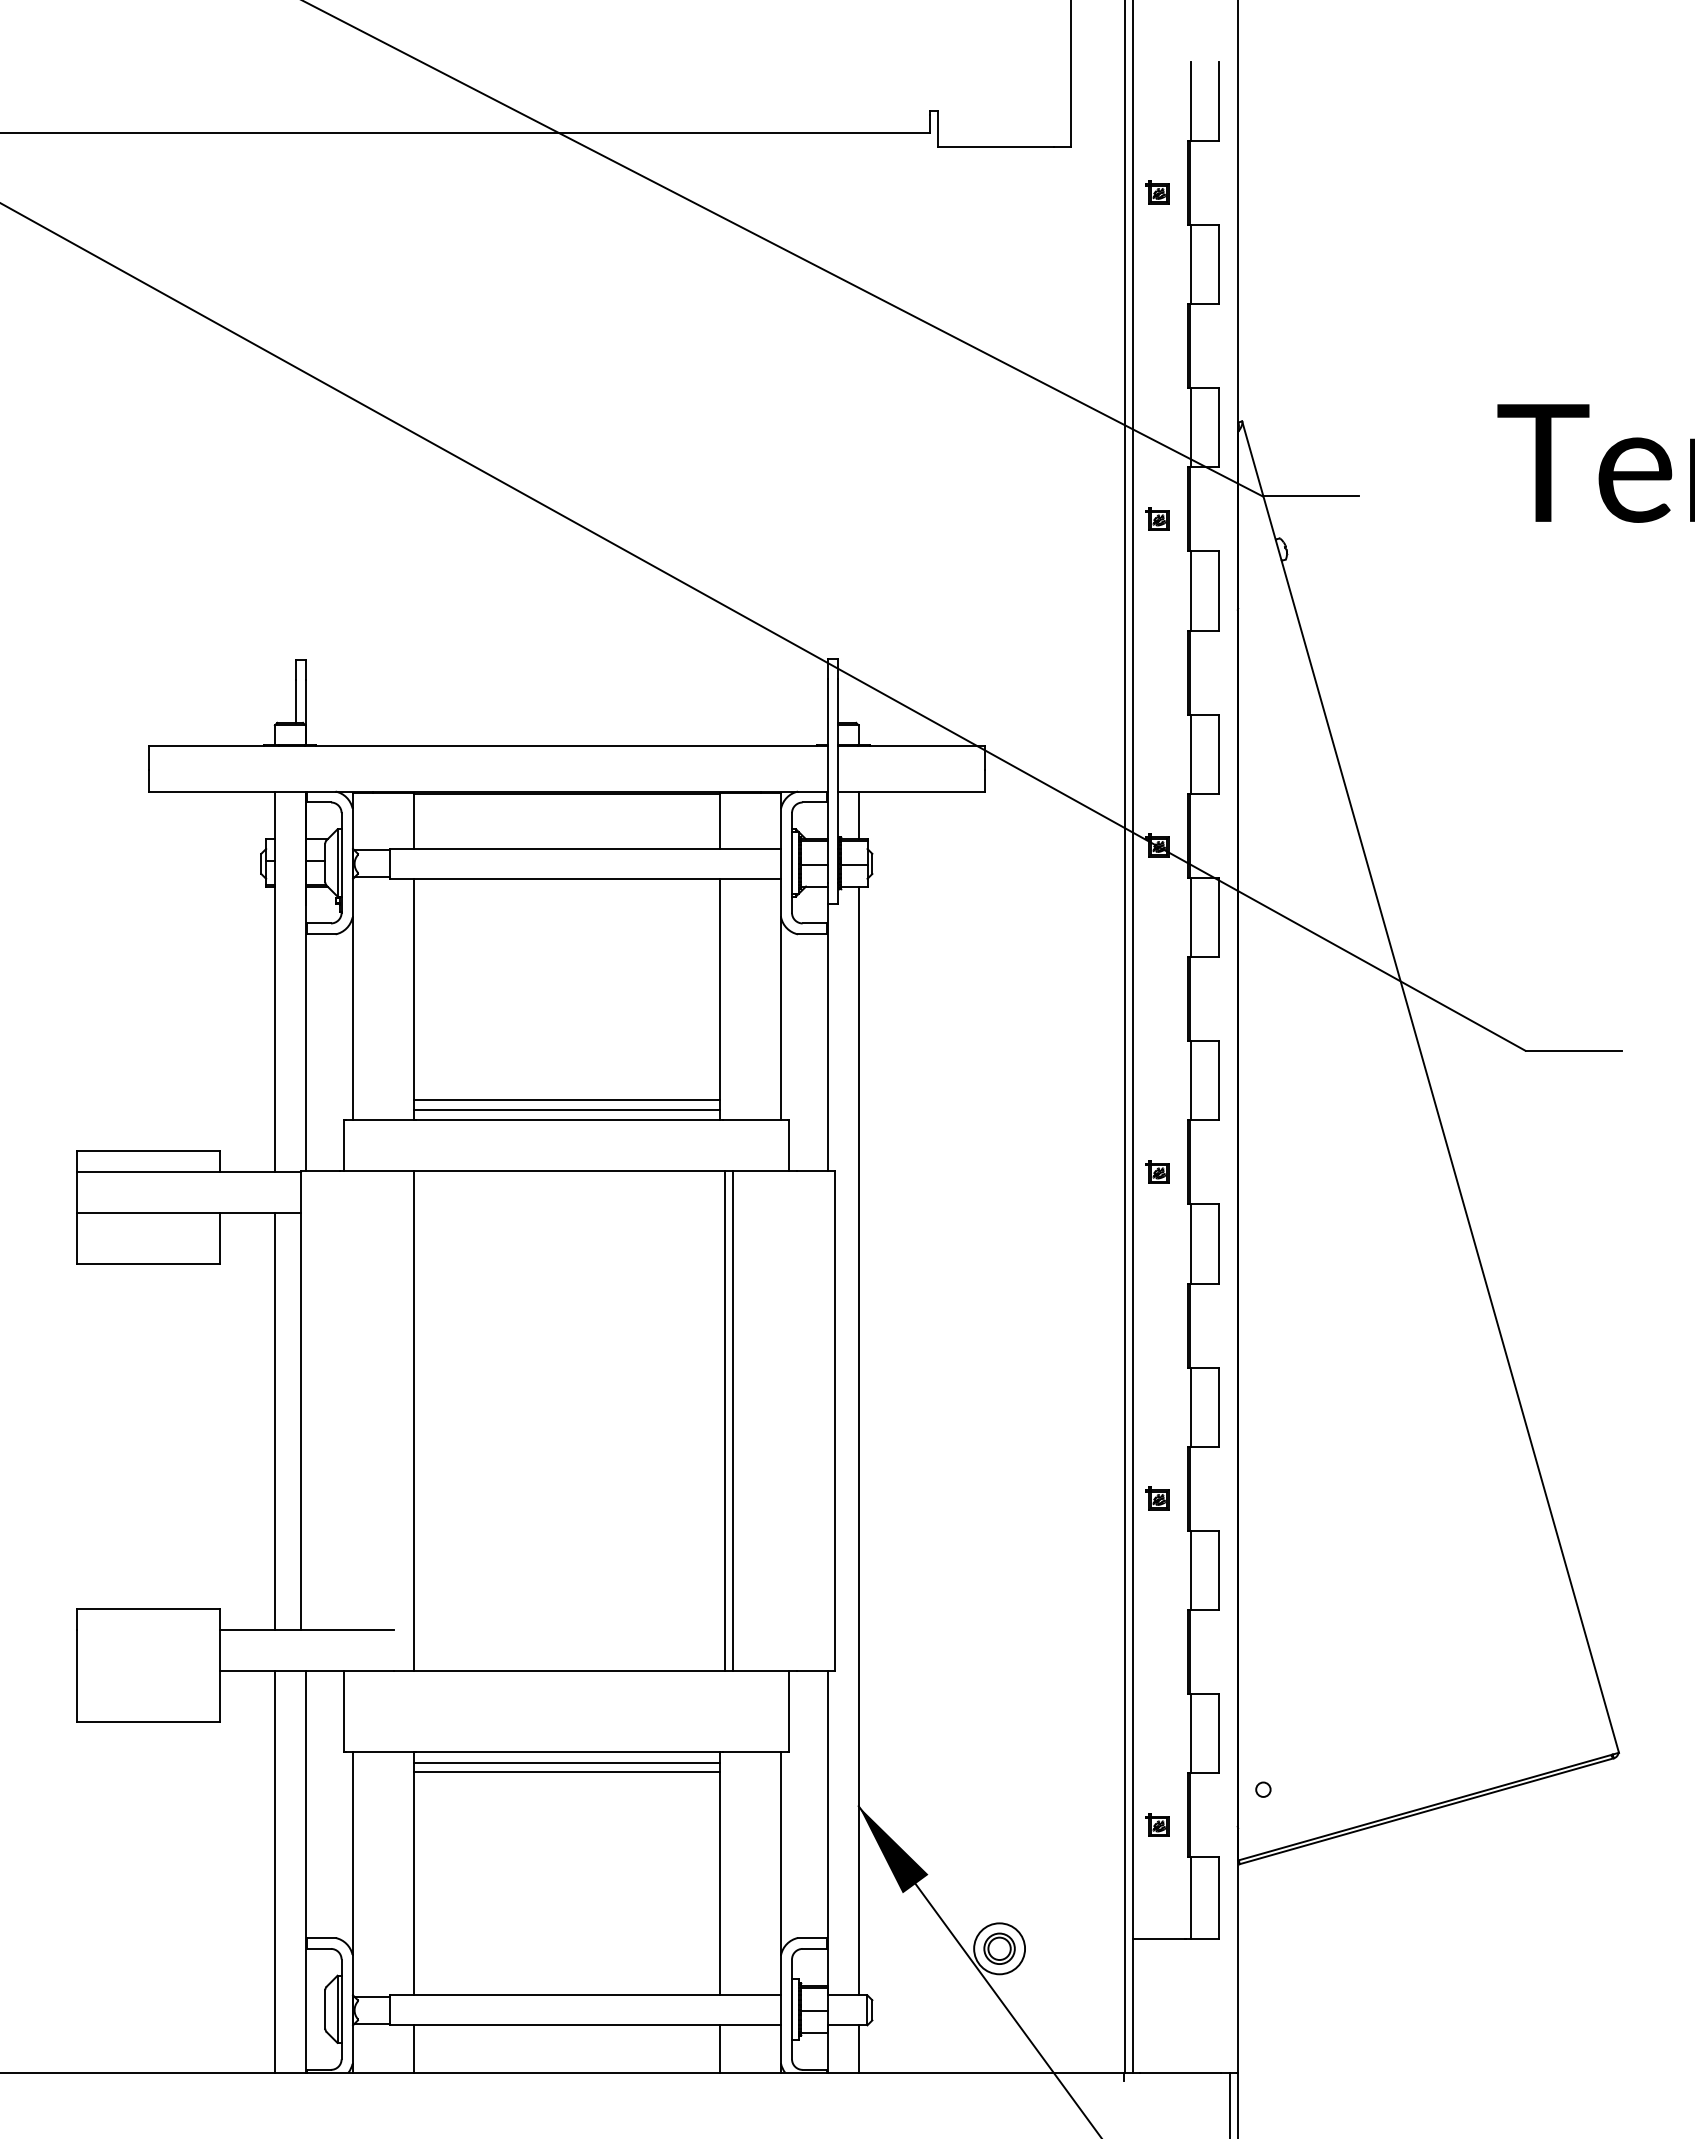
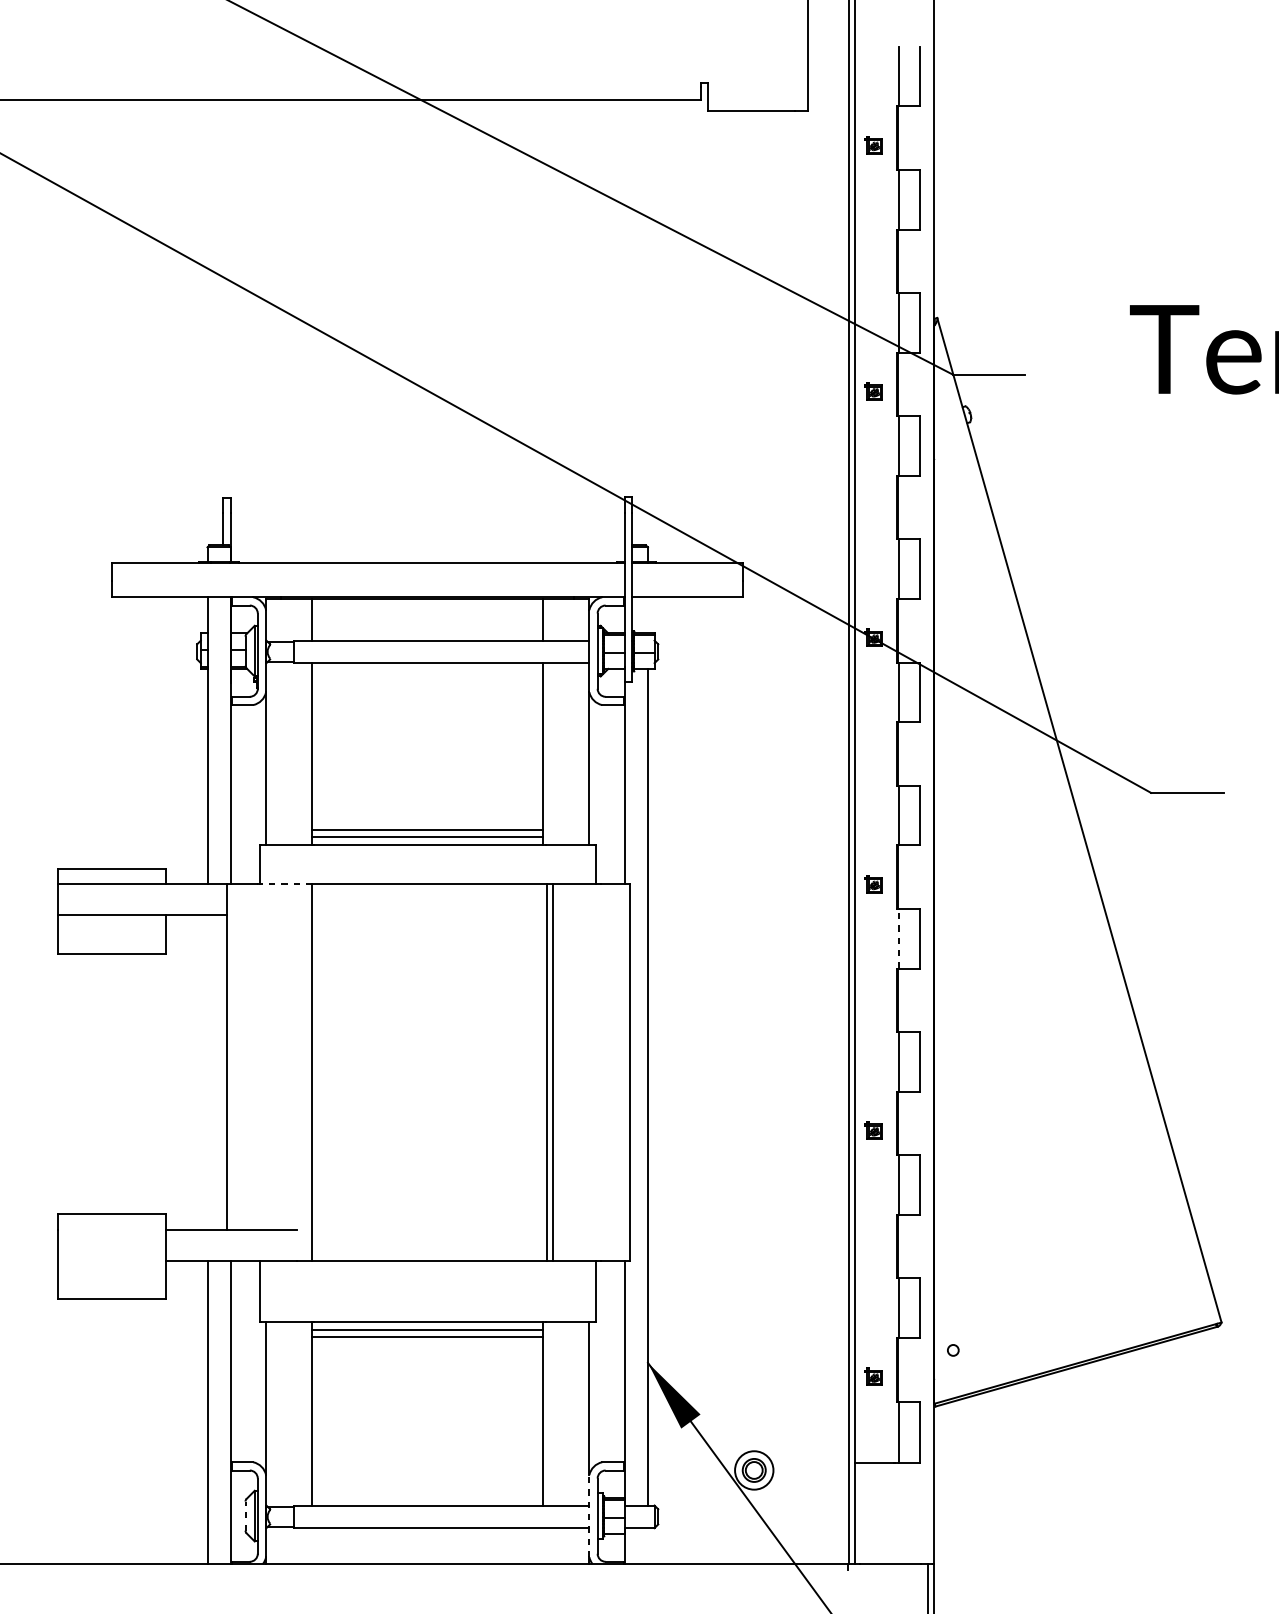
line: (858, 815) -> (647, 615), removed
line: (376, 1171) -> (284, 883), solid -> dashed
line: (1190, 1244) -> (898, 939), solid -> dashed
line: (274, 1420) -> (207, 1071), removed
line: (325, 2008) -> (245, 1515), solid -> dashed
line: (781, 2008) -> (589, 1515), solid -> dashed
line: (413, 2048) -> (312, 1545), removed
line: (719, 2048) -> (542, 1545), removed
line: (858, 2048) -> (647, 1545), removed

